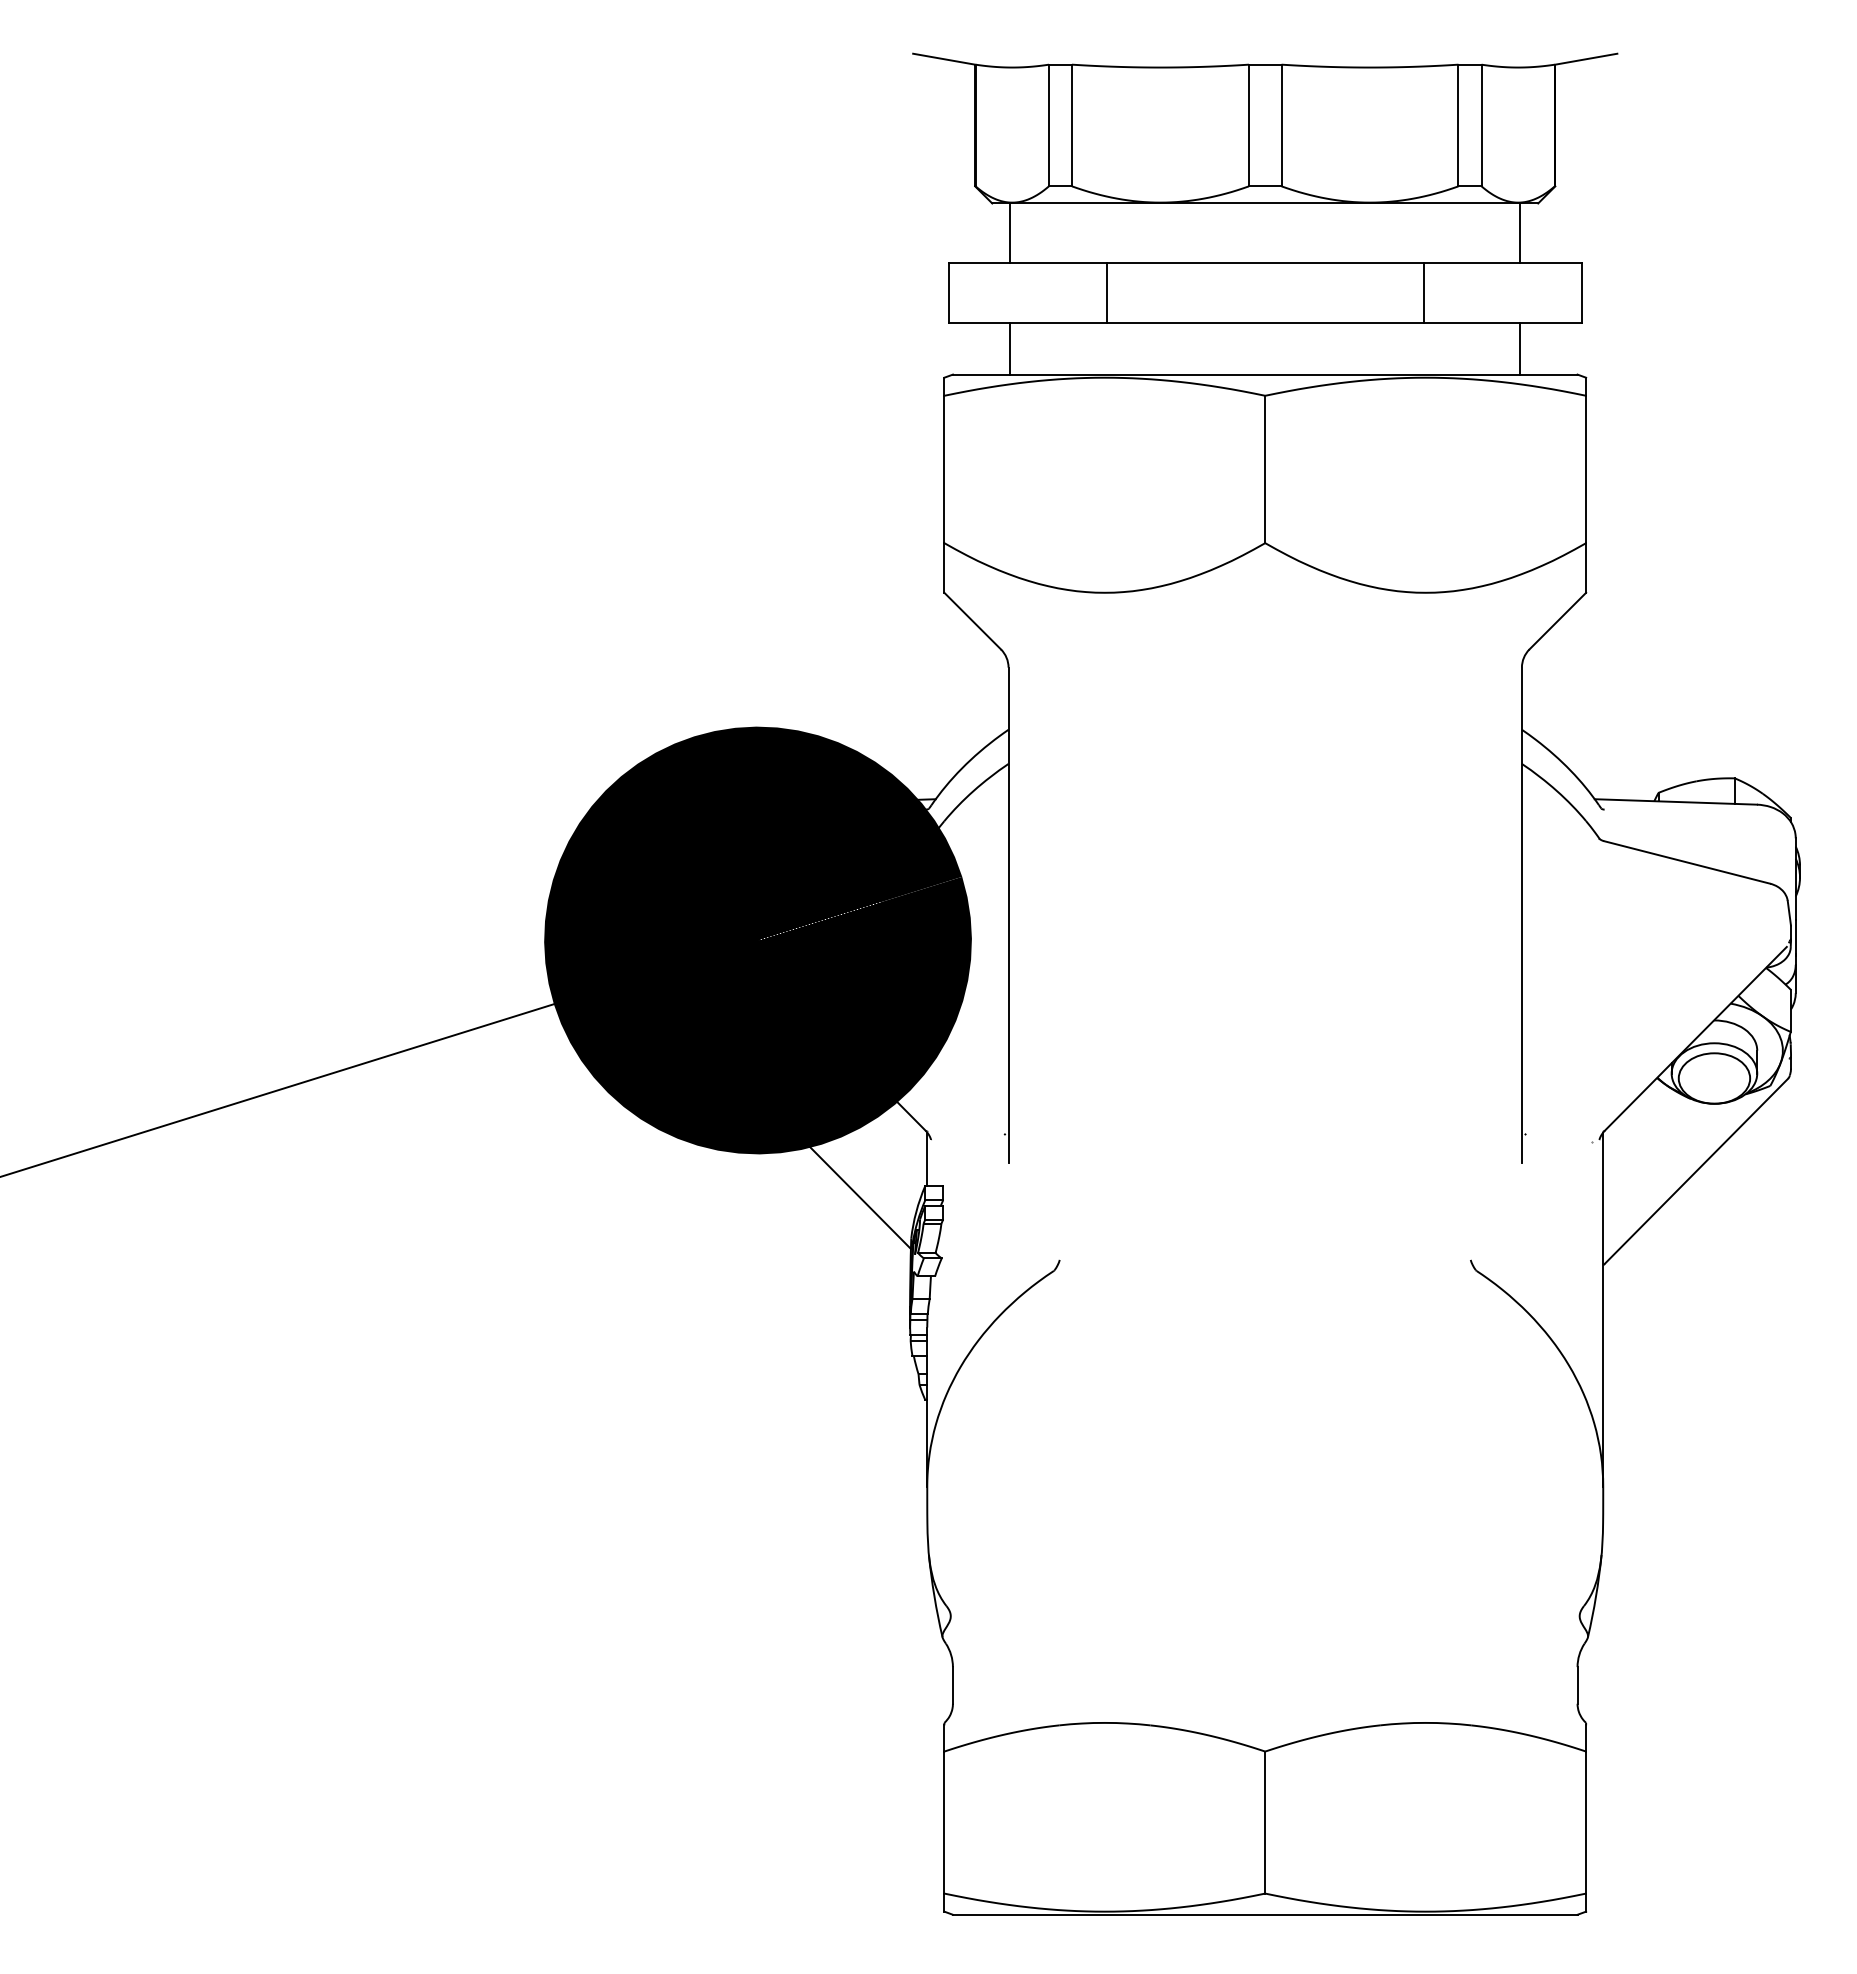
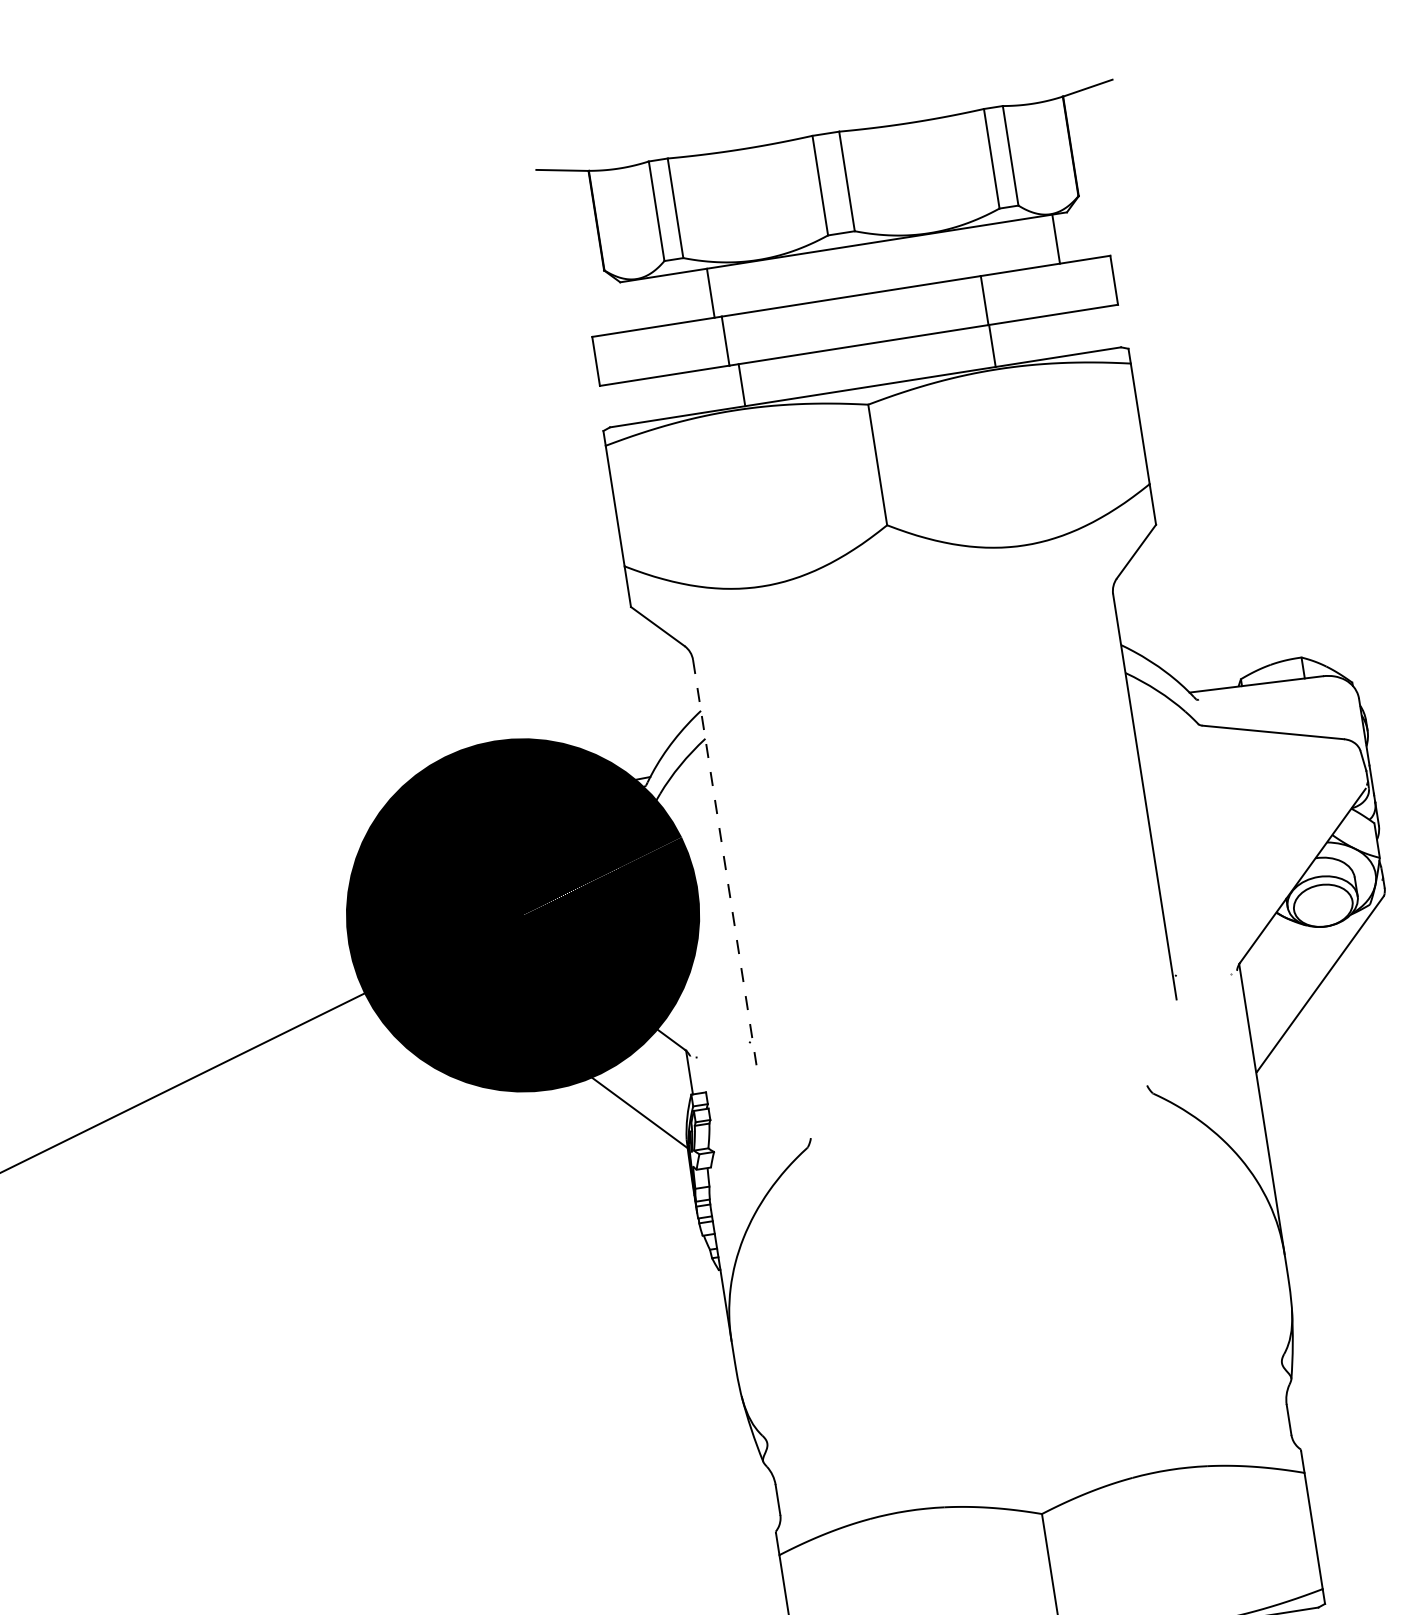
line: (1010, 233) -> (711, 293), moved
line: (1010, 348) -> (742, 384), moved
line: (1520, 348) -> (992, 345), moved
line: (1008, 915) -> (724, 862), solid -> dashed

